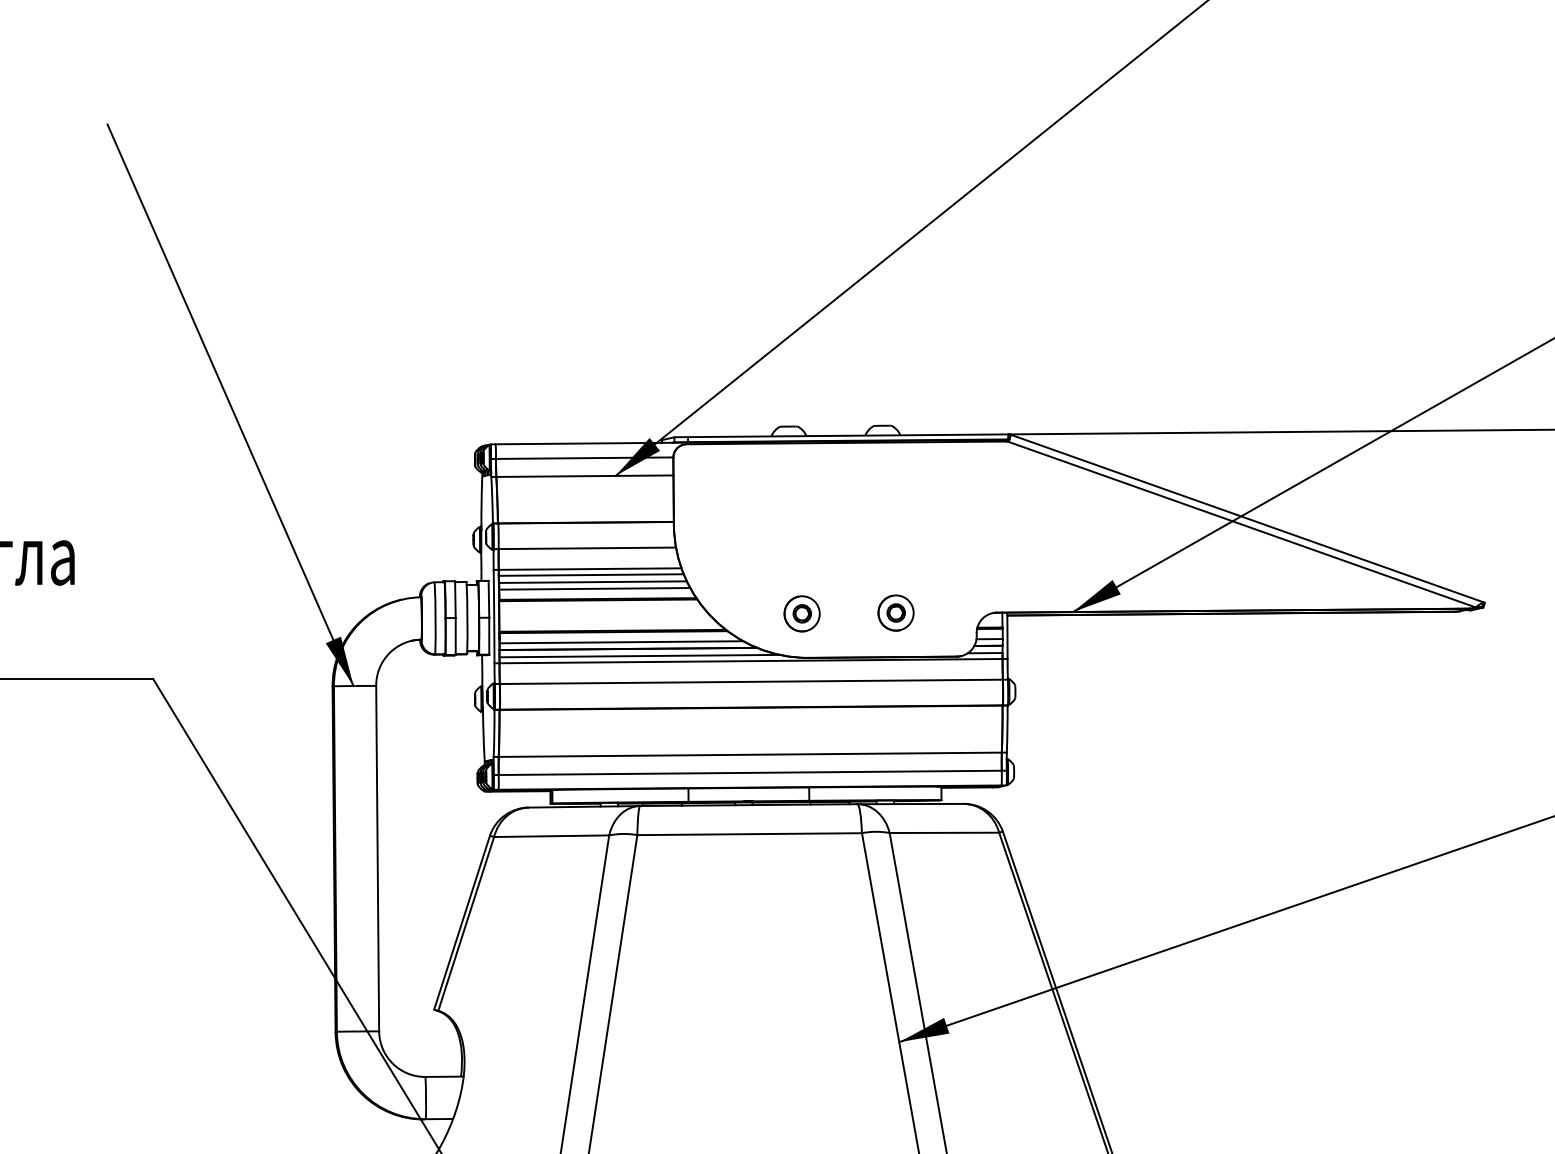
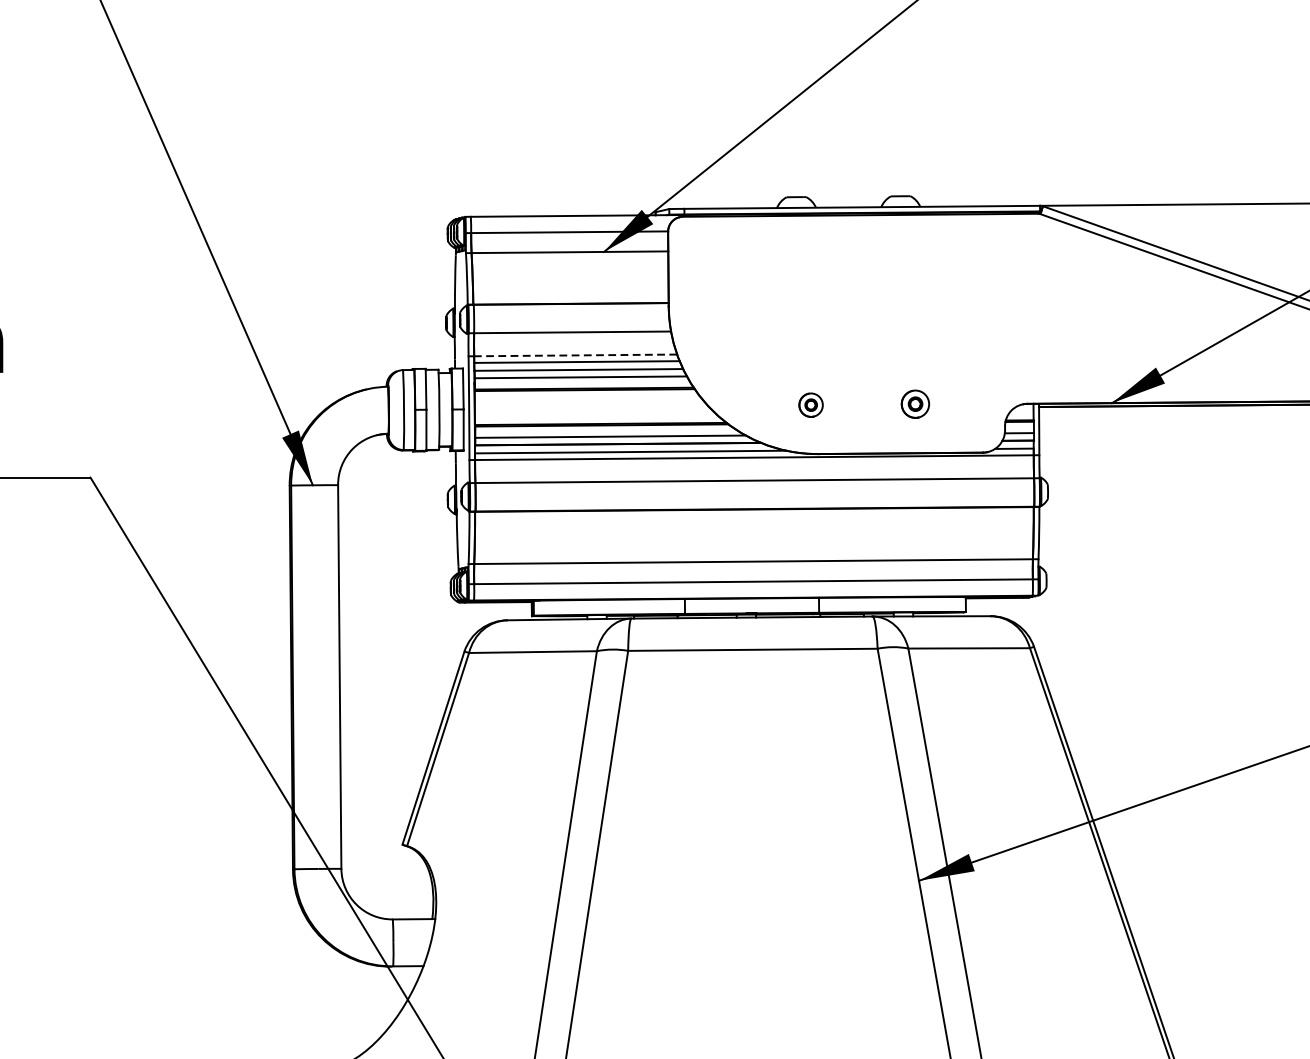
line: (589, 569) -> (575, 355), solid -> dashed
part: (895, 612) -> (914, 403), size x0.7
part: (801, 613) -> (810, 404), size x0.6

